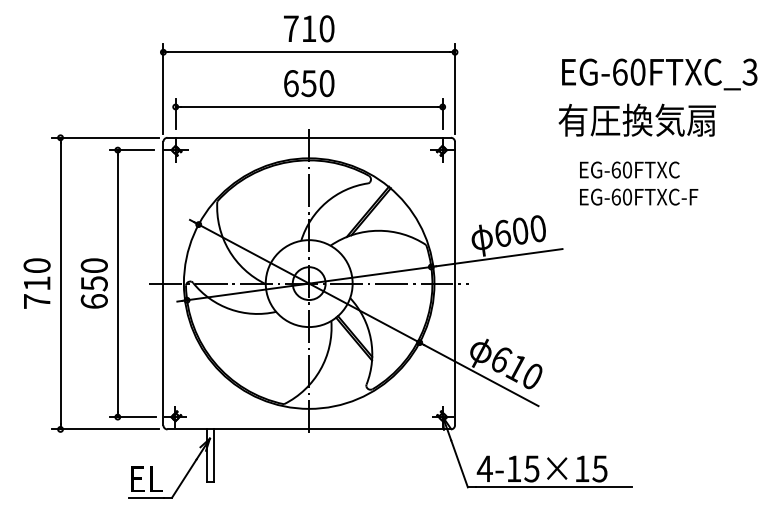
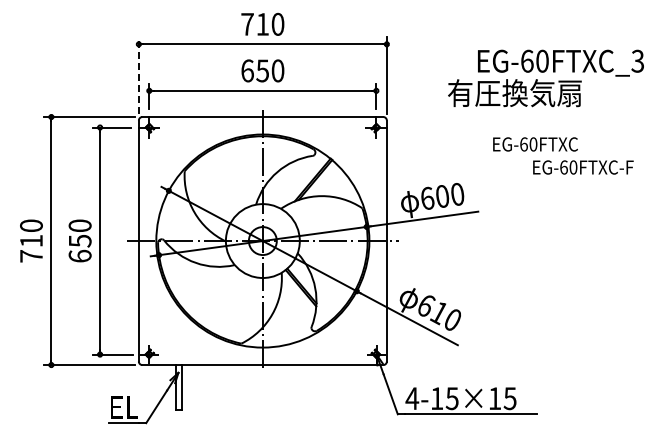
line: (162, 87) -> (138, 74), solid -> dashed
text: (636, 120) -> (514, 93), moved
text: (639, 197) -> (583, 167), moved

